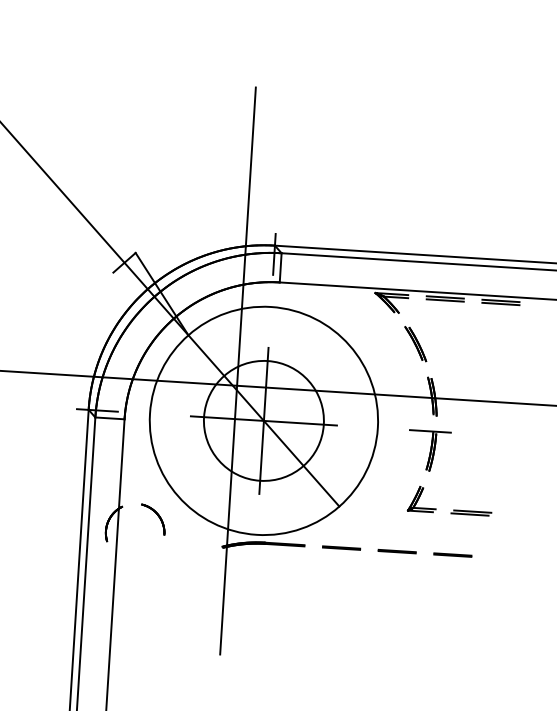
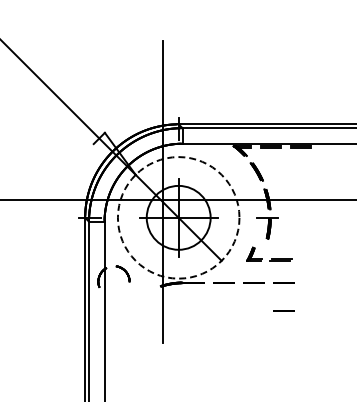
circle: (263, 420) -> (178, 217), solid -> dashed
part: (450, 499) -> (269, 253), moved
line: (449, 606) -> (283, 310), added

